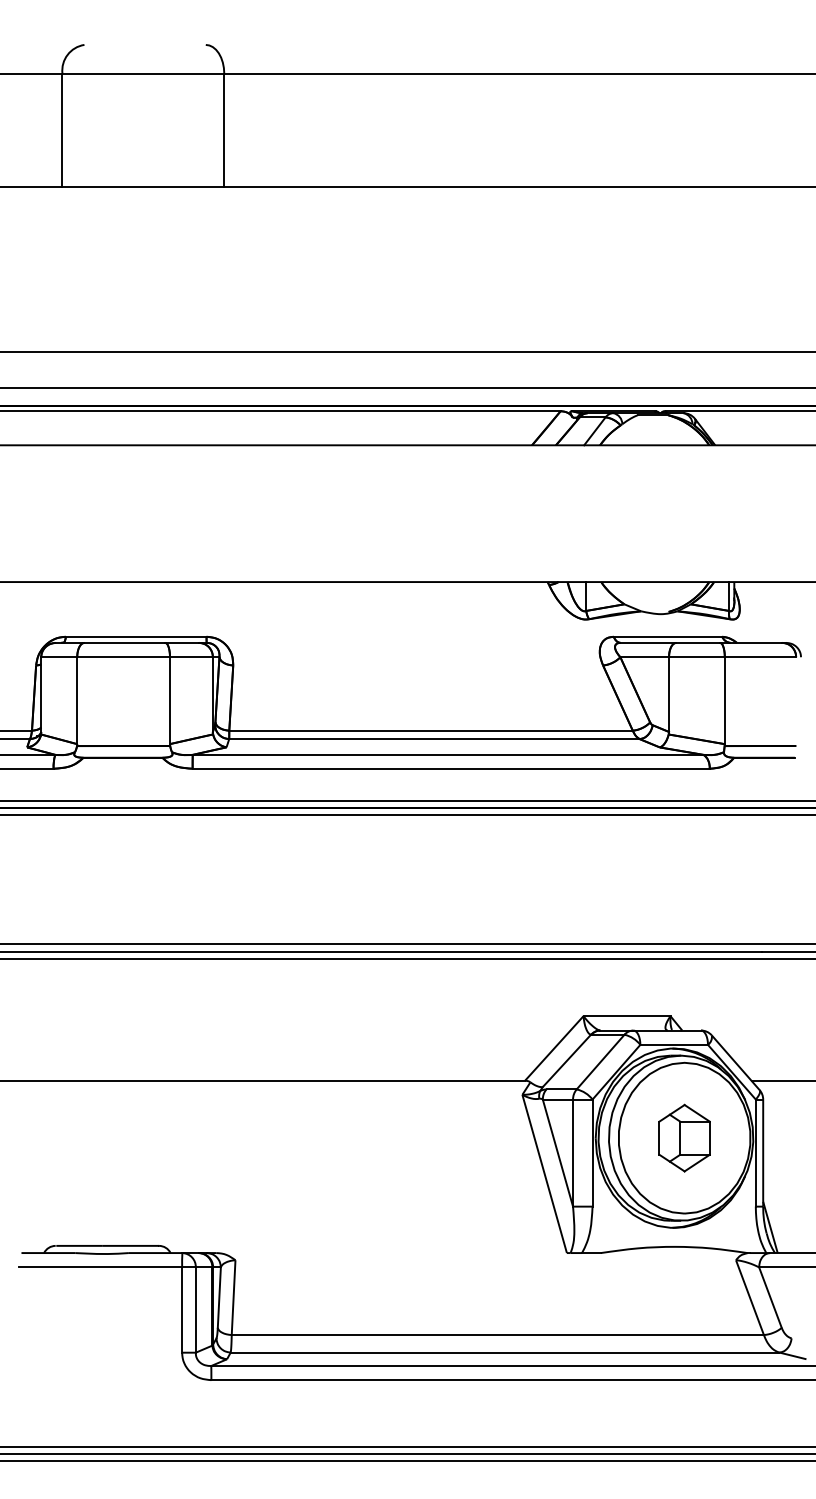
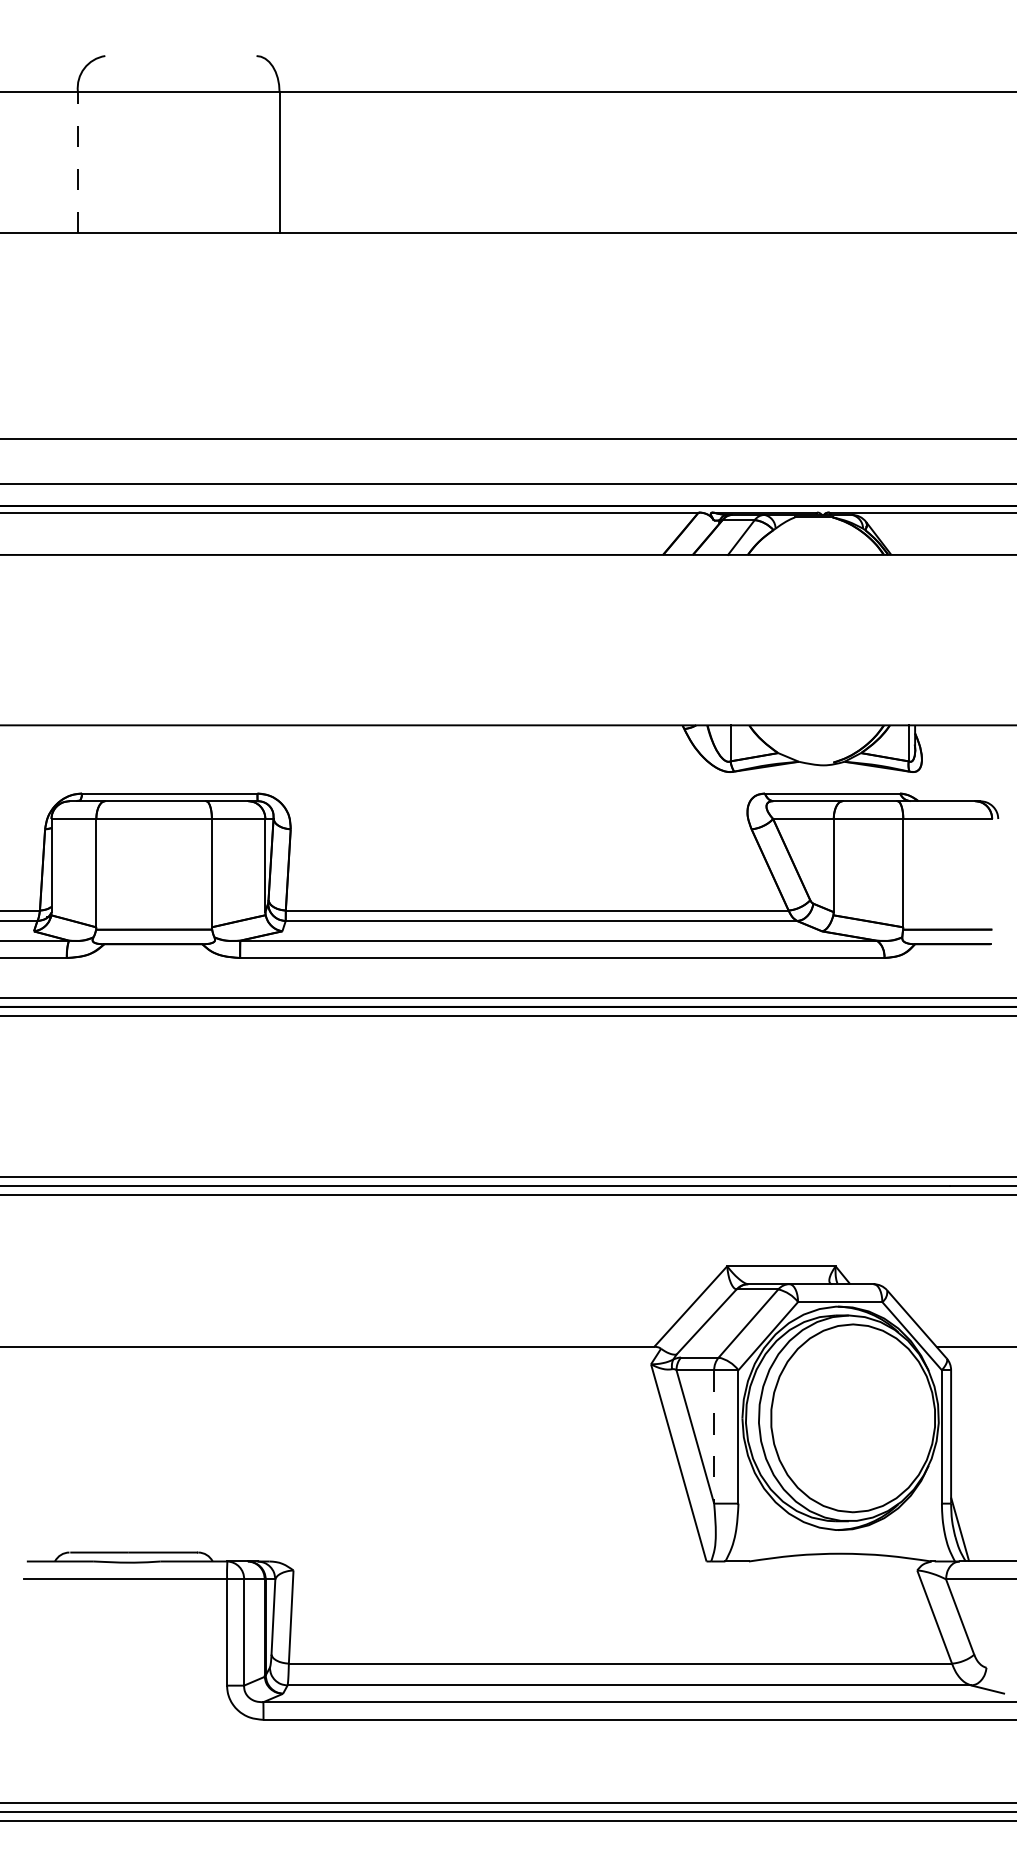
line: (62, 130) -> (77, 162), solid -> dashed
part: (684, 1137) -> (852, 1417), removed
line: (573, 1152) -> (714, 1436), solid -> dashed

